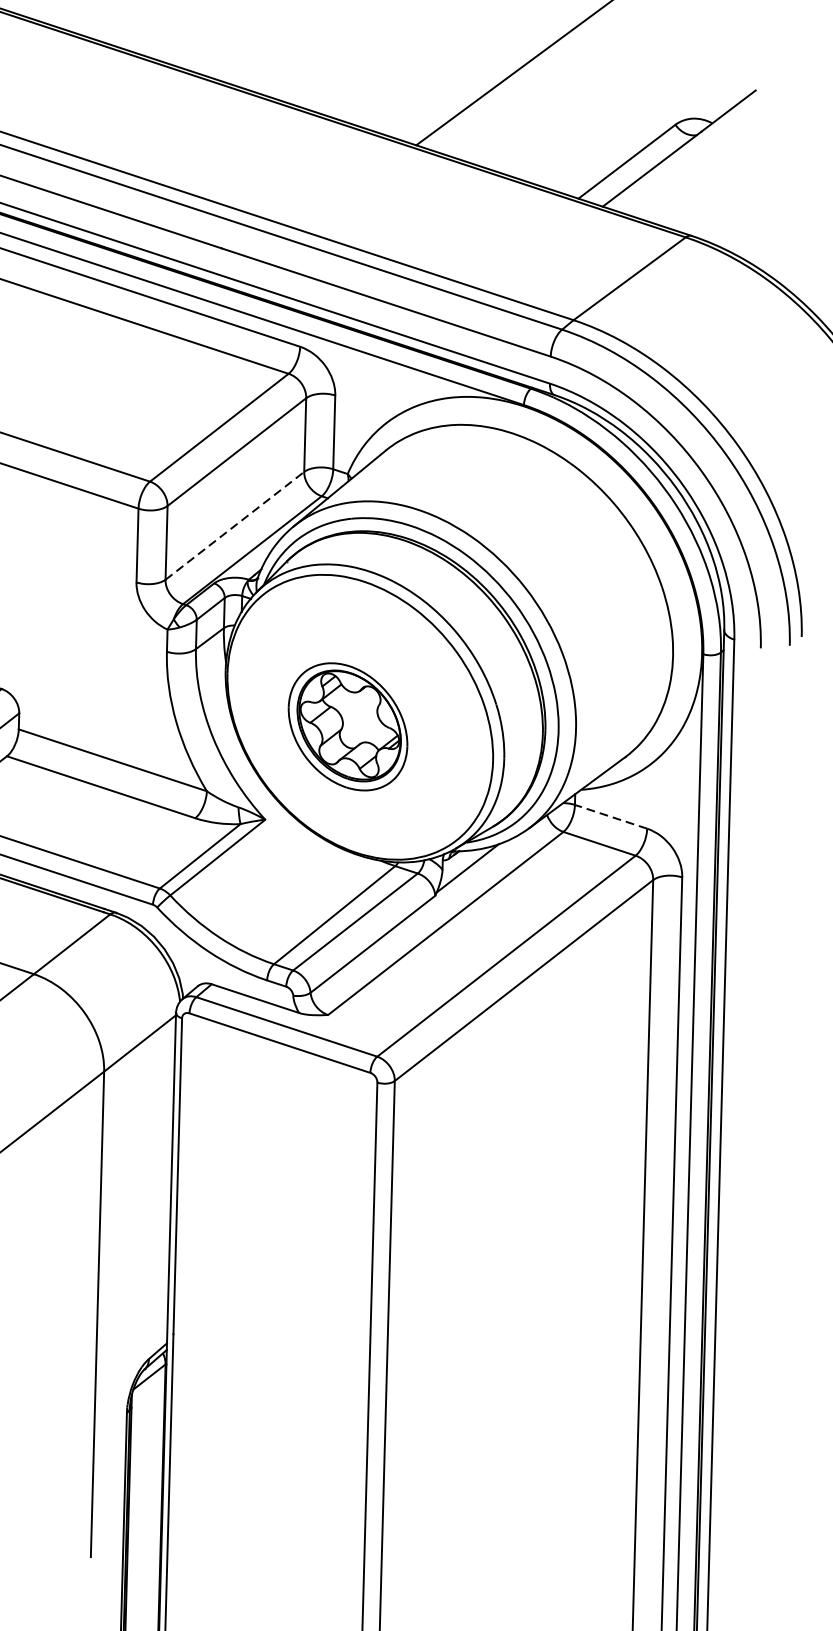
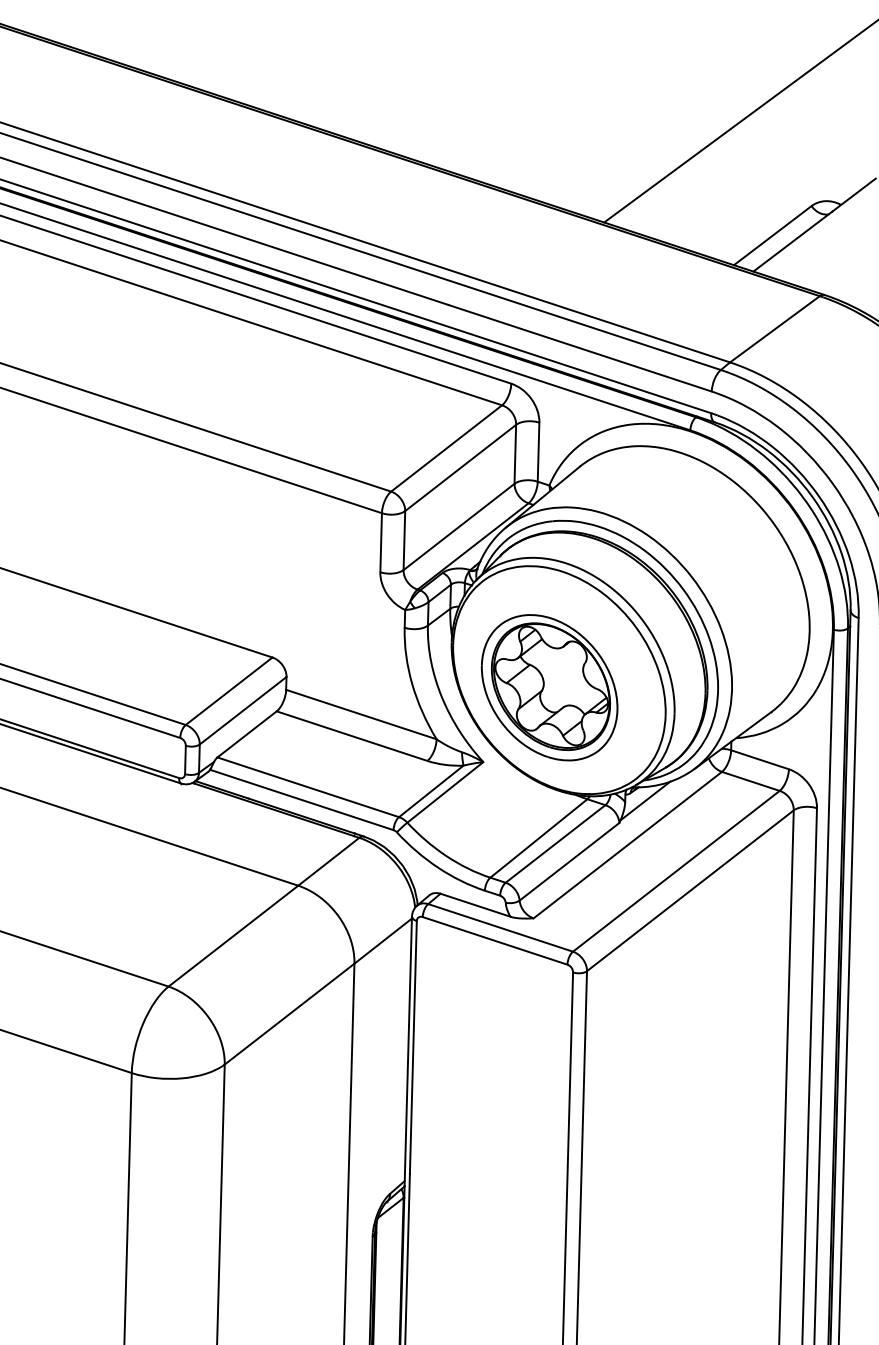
line: (235, 525) -> (459, 526), dashed -> solid
part: (347, 726) -> (549, 687), size x1.43
line: (610, 816) -> (759, 759), dashed -> solid

